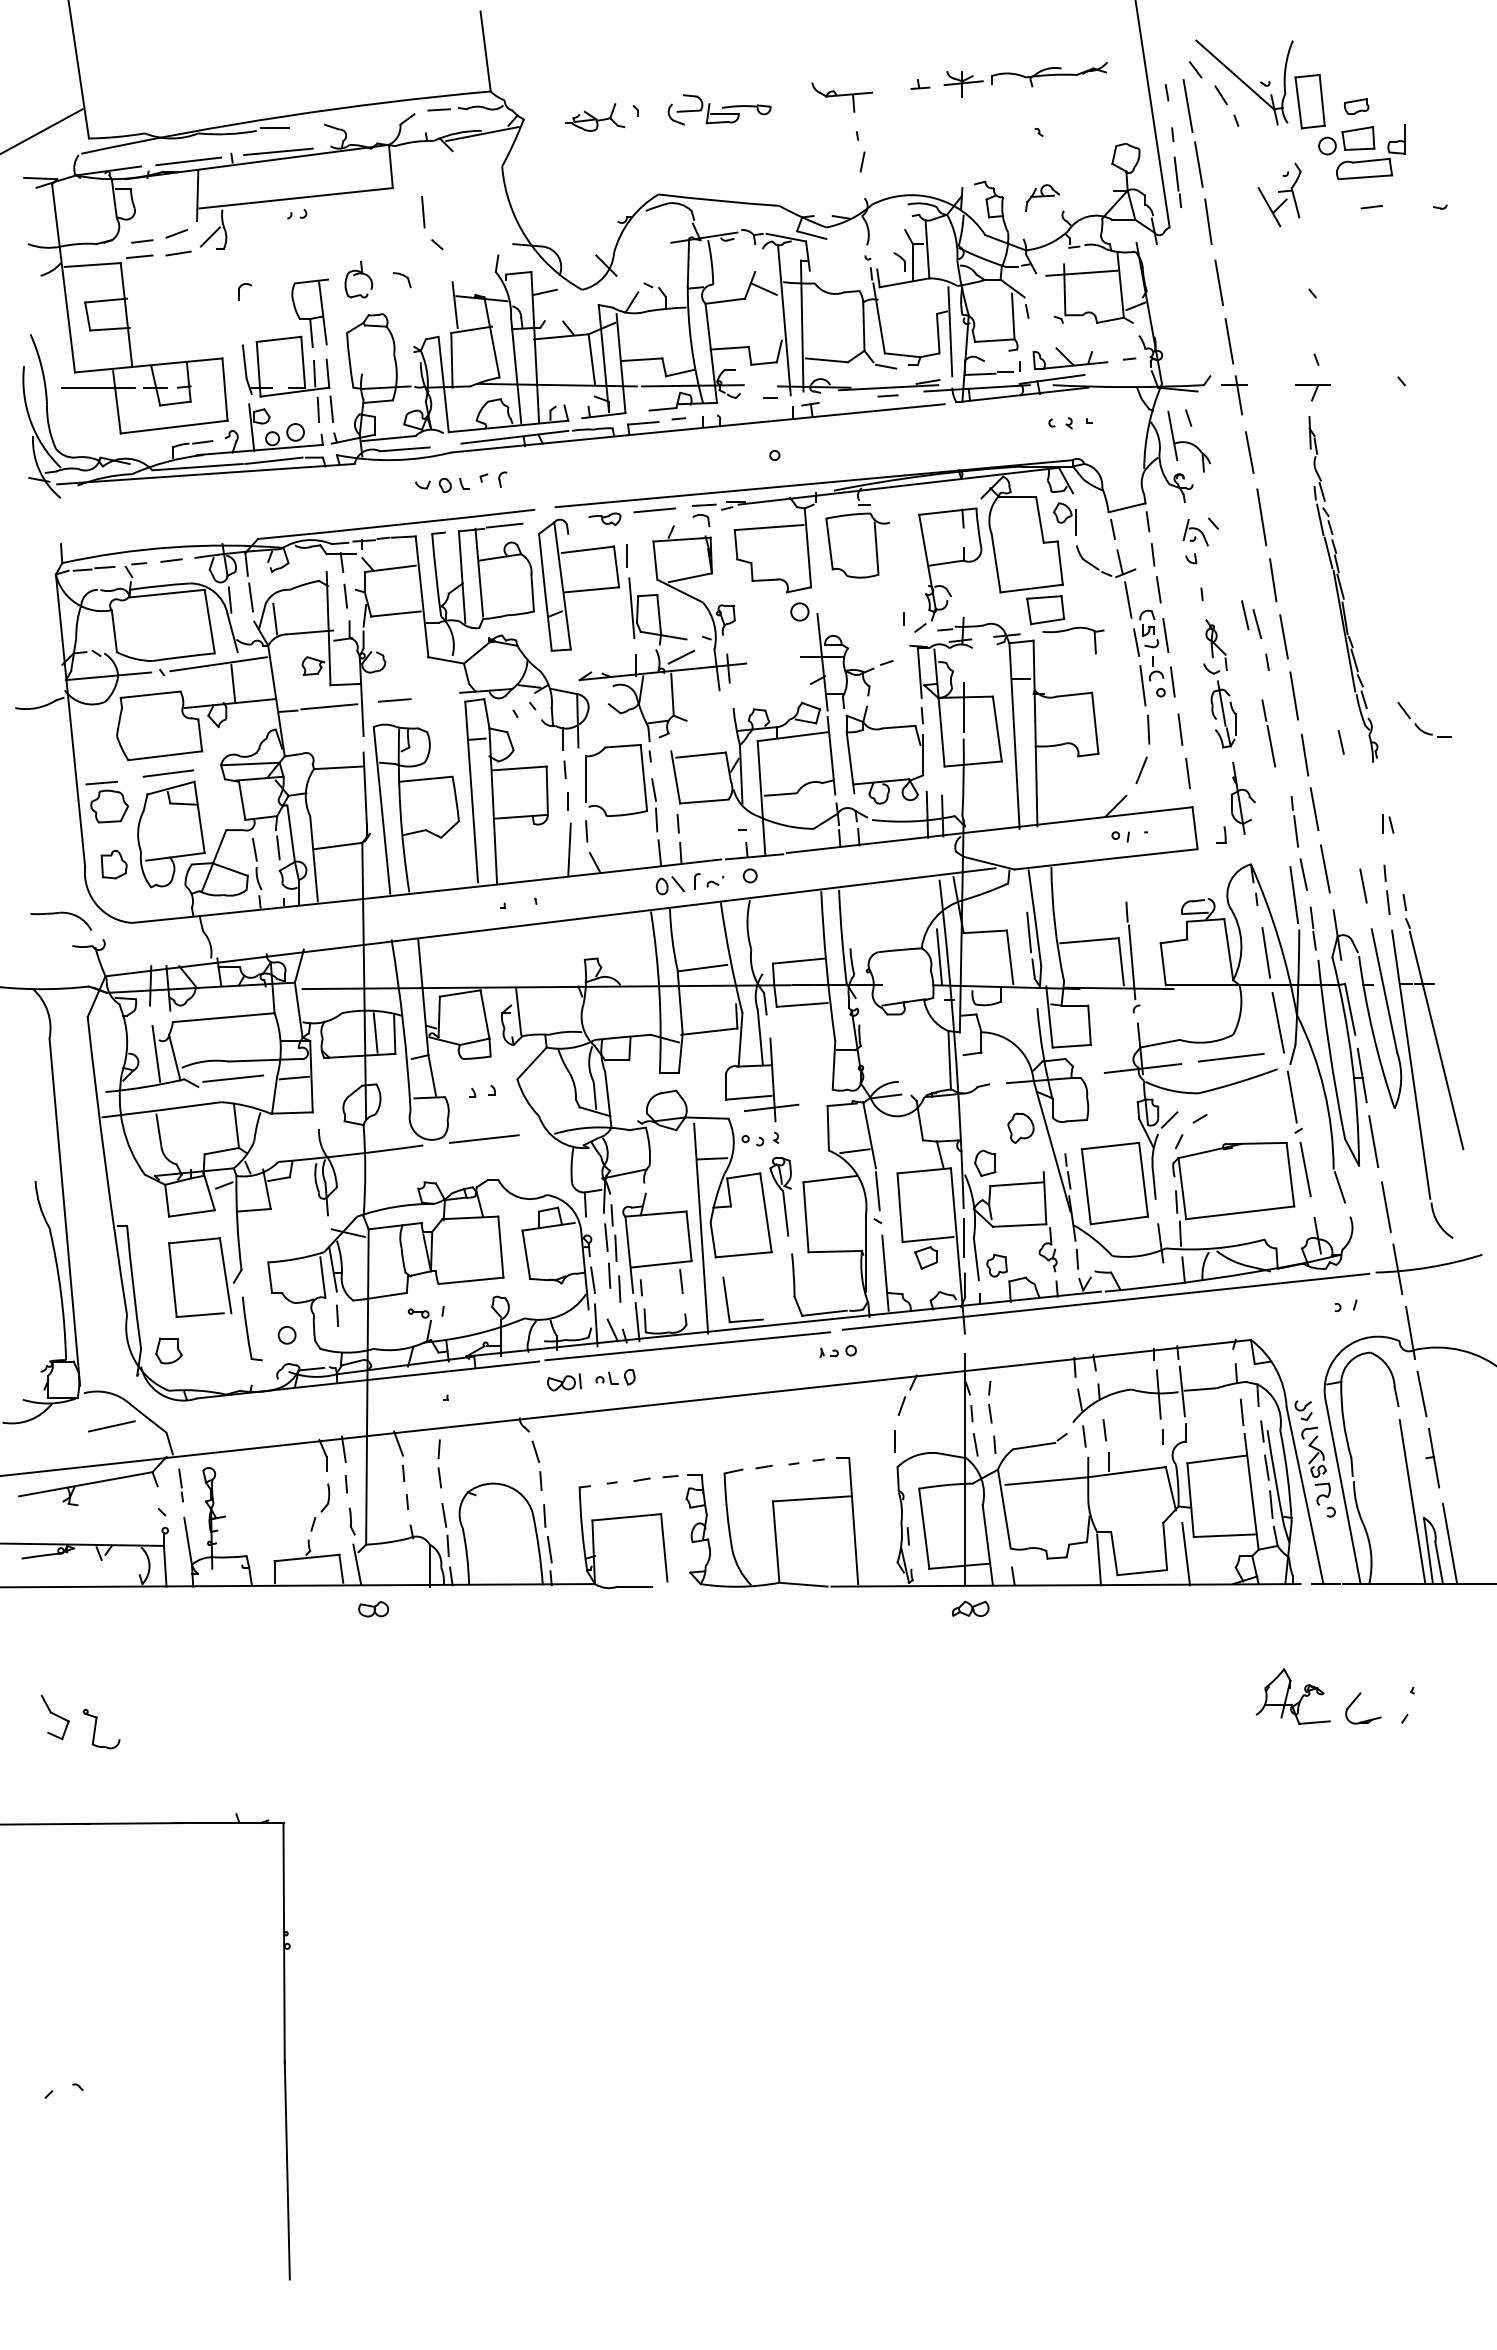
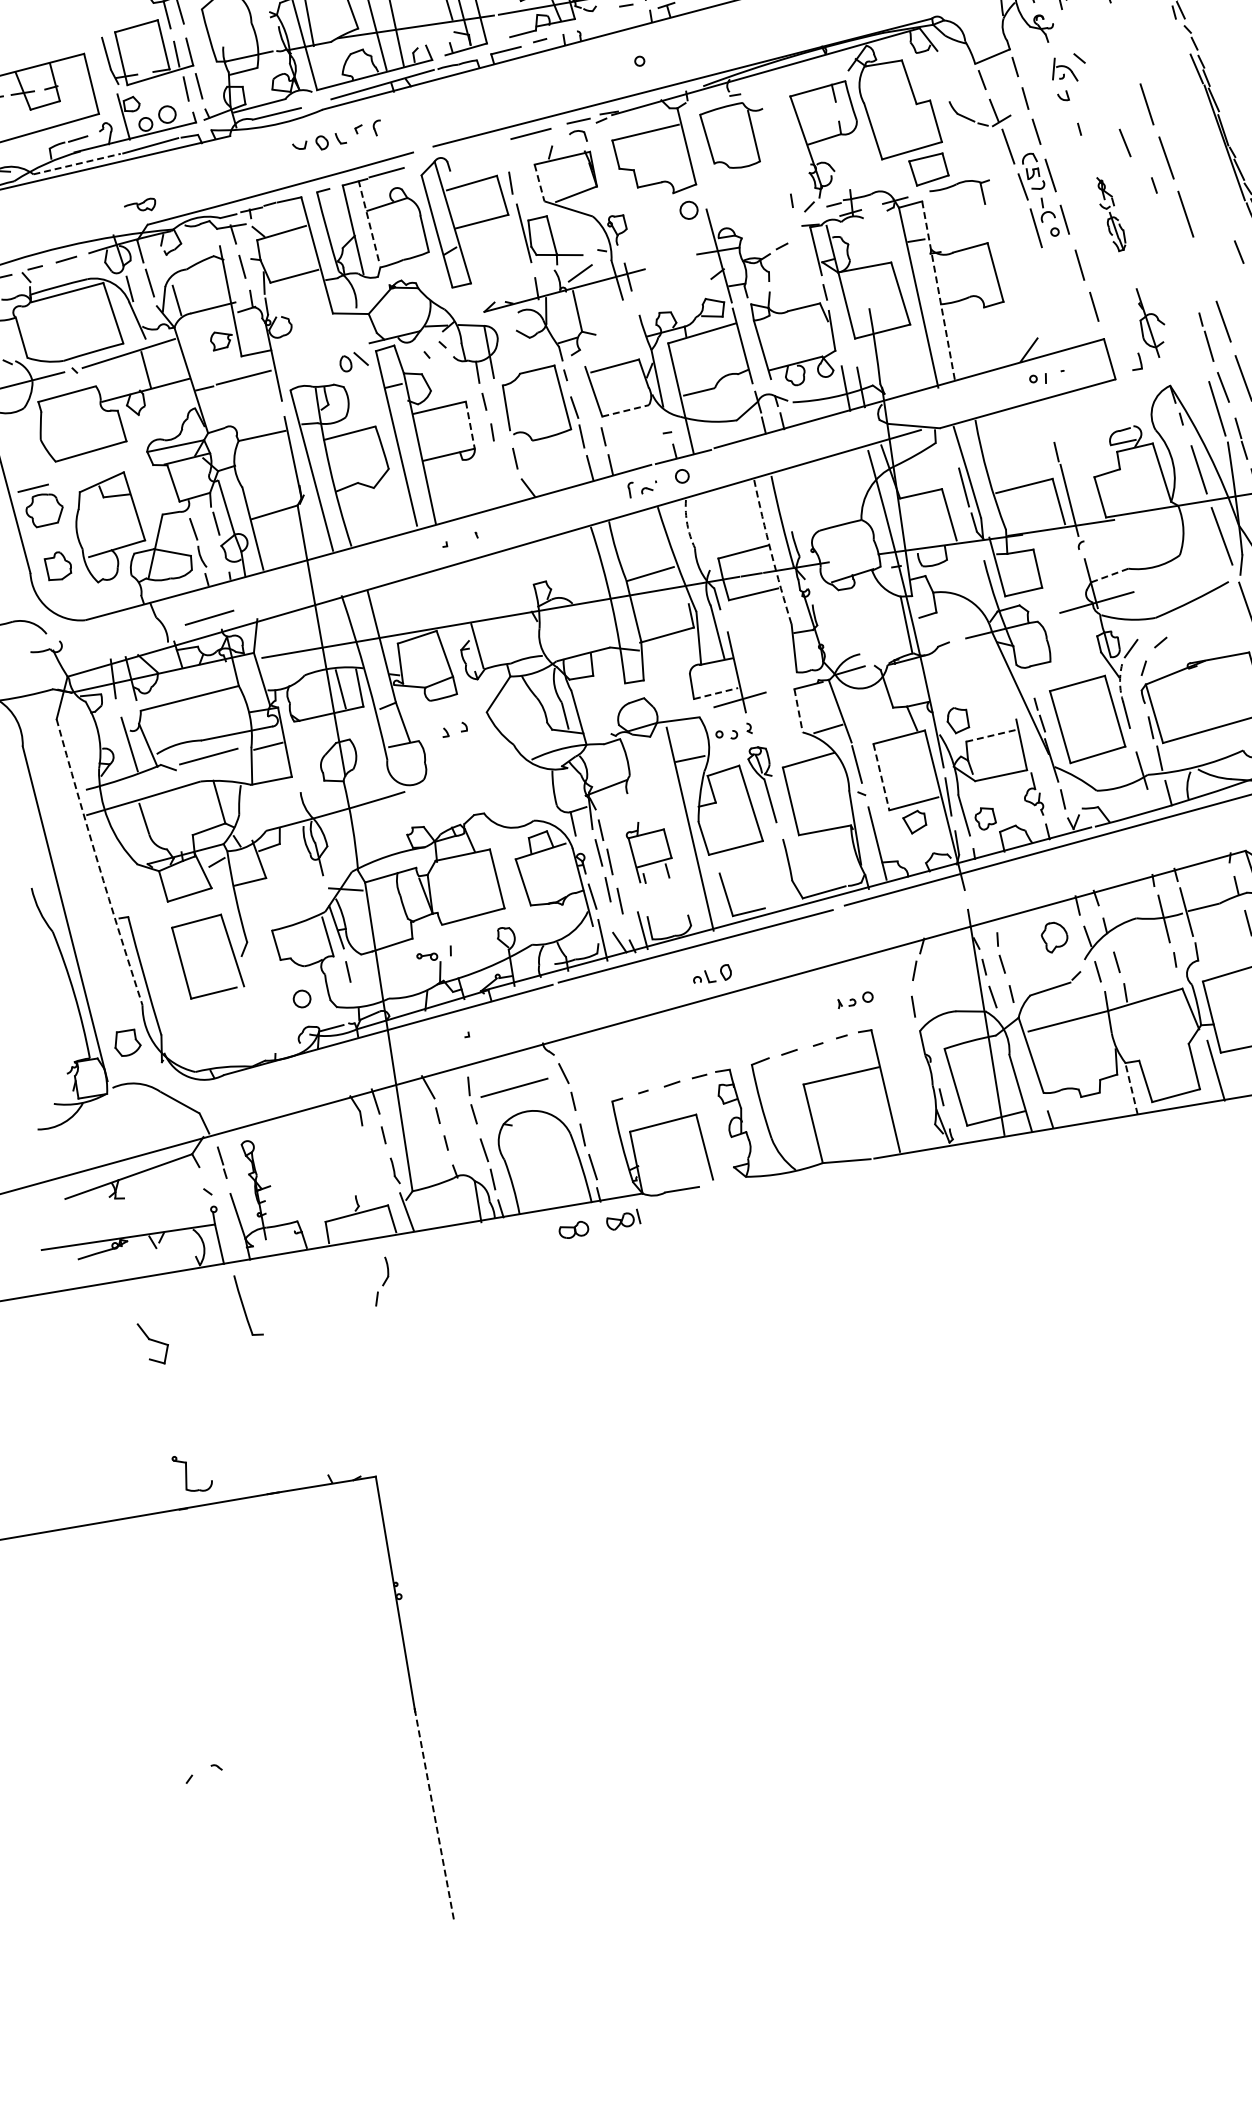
line: (198, 467) -> (77, 164), solid -> dashed
line: (1261, 517) -> (1125, 44), removed
part: (1064, 518) -> (933, 77), removed
part: (604, 519) -> (140, 206), moved
line: (1320, 519) -> (1183, 37), removed
line: (655, 561) -> (539, 183), solid -> dashed
line: (479, 573) -> (369, 223), solid -> dashed
line: (1257, 624) -> (1138, 150), removed
part: (1219, 683) -> (1110, 213), size x0.6
line: (394, 700) -> (306, 361), removed
line: (963, 707) -> (864, 277), removed
line: (1148, 729) -> (1048, 270), removed
line: (1035, 733) -> (938, 291), solid -> dashed
line: (1268, 733) -> (1166, 254), removed
line: (1304, 754) -> (1205, 269), removed
line: (1141, 770) -> (1048, 311), removed
line: (168, 773) -> (209, 617), moved
line: (547, 791) -> (470, 425), solid -> dashed
line: (704, 801) -> (625, 410), solid -> dashed
line: (569, 849) -> (501, 479), removed
part: (669, 885) -> (352, 361), moved
arc: (747, 924) -> (687, 524), solid -> dashed
line: (939, 957) -> (880, 526), removed
arc: (826, 966) -> (771, 552), solid -> dashed
line: (1159, 1043) -> (1109, 575), solid -> dashed
line: (1231, 1057) -> (1181, 577), removed
line: (748, 1097) -> (715, 693), solid -> dashed
part: (1020, 1127) -> (1054, 936), moved
line: (828, 1128) -> (798, 711), solid -> dashed
line: (484, 1138) -> (514, 1087), moved
arc: (1153, 1152) -> (1120, 682), solid -> dashed
arc: (105, 1166) -> (97, 862), solid -> dashed
line: (1017, 1184) -> (992, 735), solid -> dashed
line: (900, 1208) -> (881, 777), solid -> dashed
part: (657, 1244) -> (649, 851), size x0.6
part: (252, 1328) -> (248, 1304), moved
part: (168, 1350) -> (126, 1042), moved
part: (837, 1351) -> (854, 1000), moved
part: (615, 1377) -> (712, 974), moved
part: (564, 1382) -> (623, 1220), moved
line: (111, 1426) -> (144, 1116), removed
part: (320, 1507) -> (381, 1281), moved
line: (1099, 1560) -> (1132, 1090), solid -> dashed
part: (970, 1608) -> (1013, 1157), removed
part: (373, 1609) -> (573, 1230), moved
part: (54, 1717) -> (153, 1343), moved
part: (101, 1729) -> (192, 1473), moved
line: (287, 2170) -> (434, 1815), solid -> dashed

